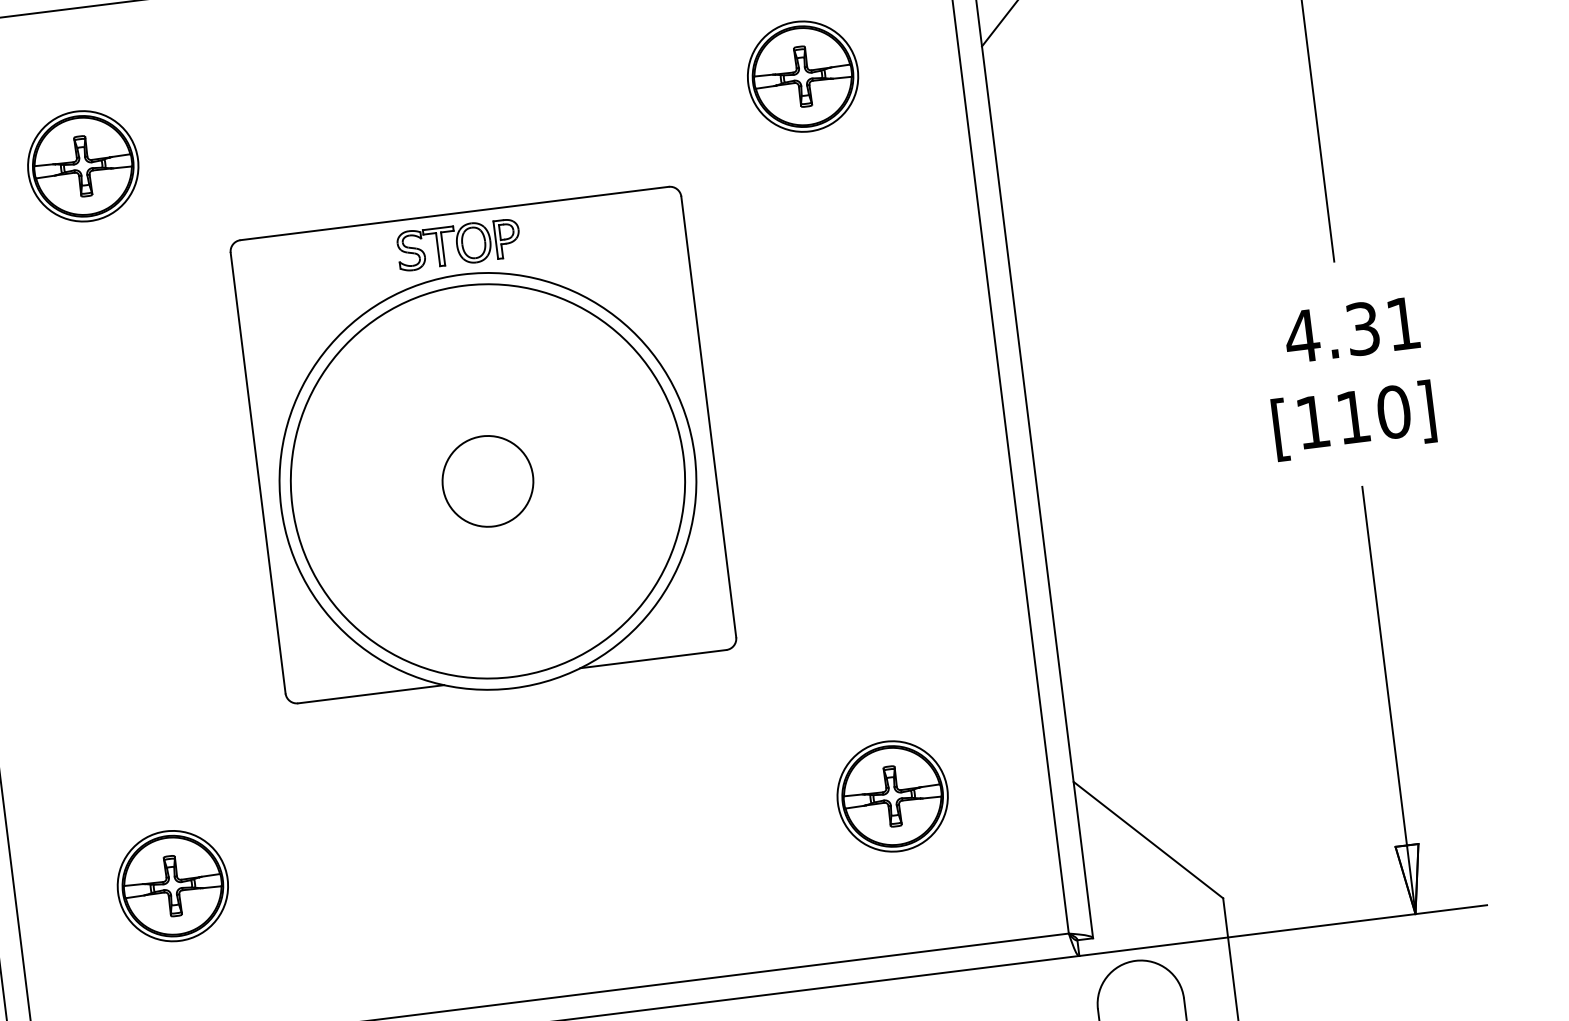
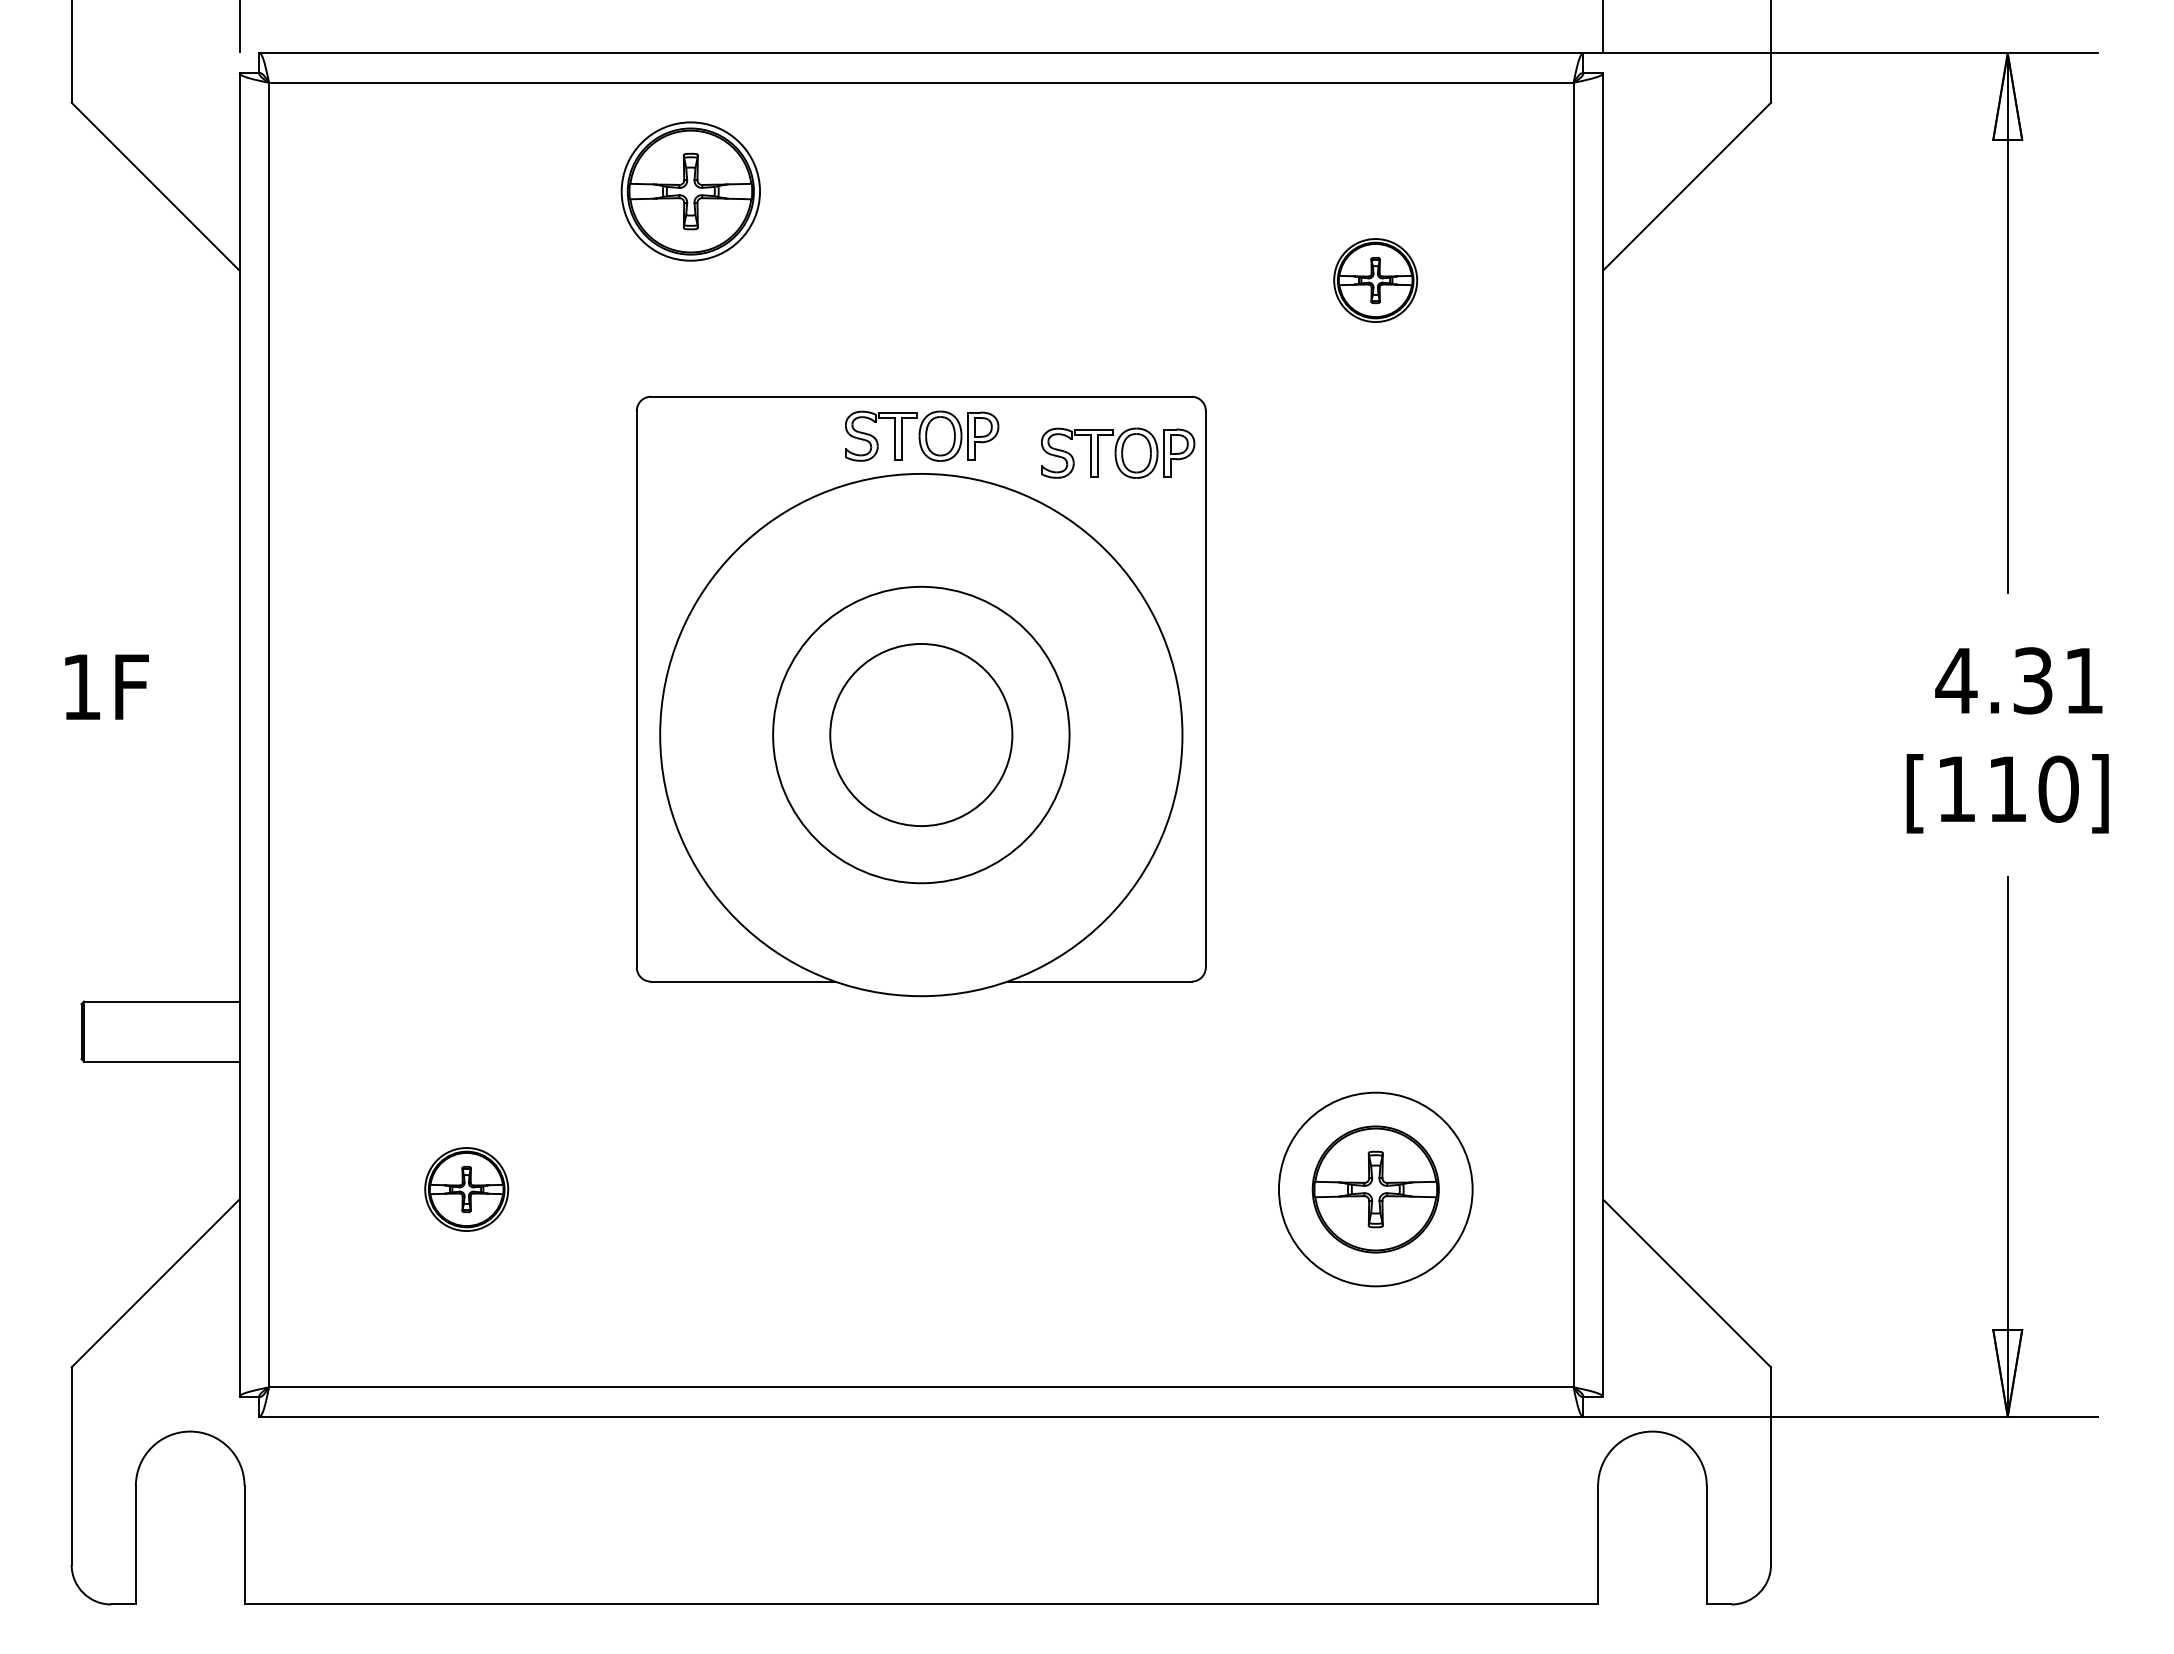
part: (802, 76) -> (1375, 280), size x0.6
part: (82, 166) -> (690, 191), moved
part: (616, 238) -> (1118, 452), added
circle: (488, 480) -> (921, 734), size x1.6
circle: (488, 481) -> (921, 735), size x0.6
circle: (892, 796) -> (1375, 1189), size x1.4
part: (172, 886) -> (466, 1189), size x0.6

